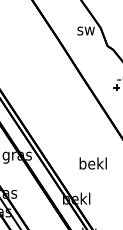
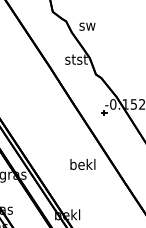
text: (86, 29) -> (76, 59), sw -> stst
text: (92, 163) -> (82, 164), moved

